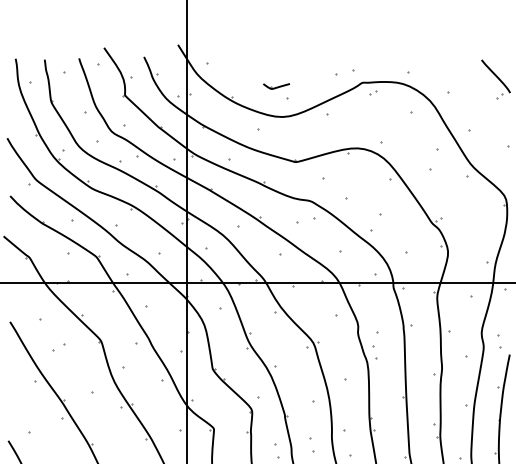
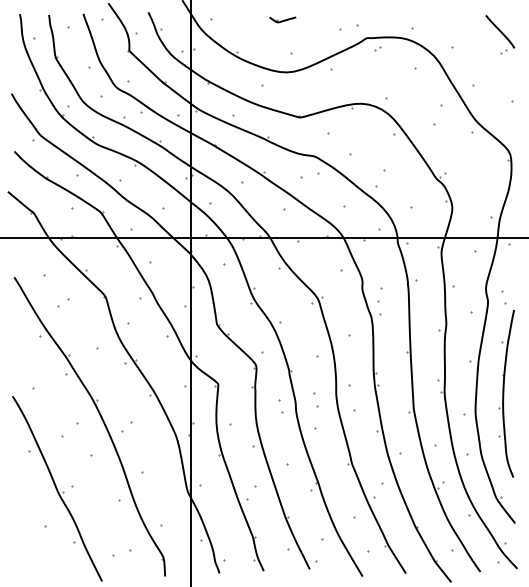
part: (276, 86) -> (282, 19), moved

